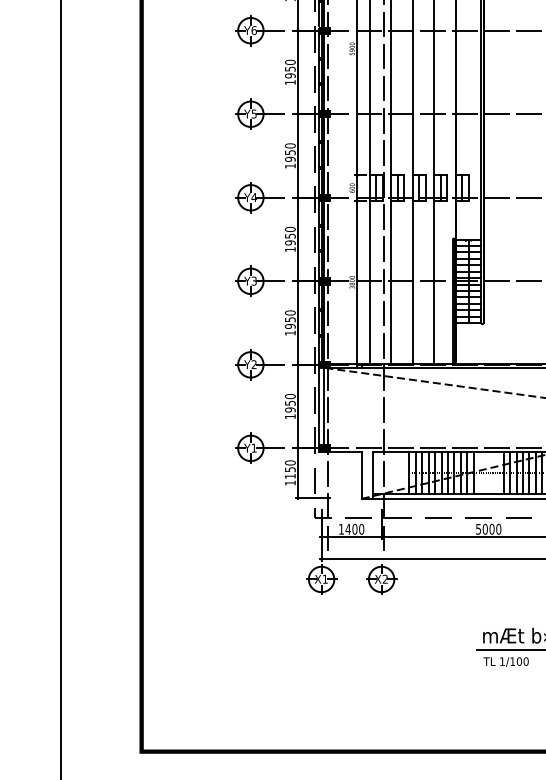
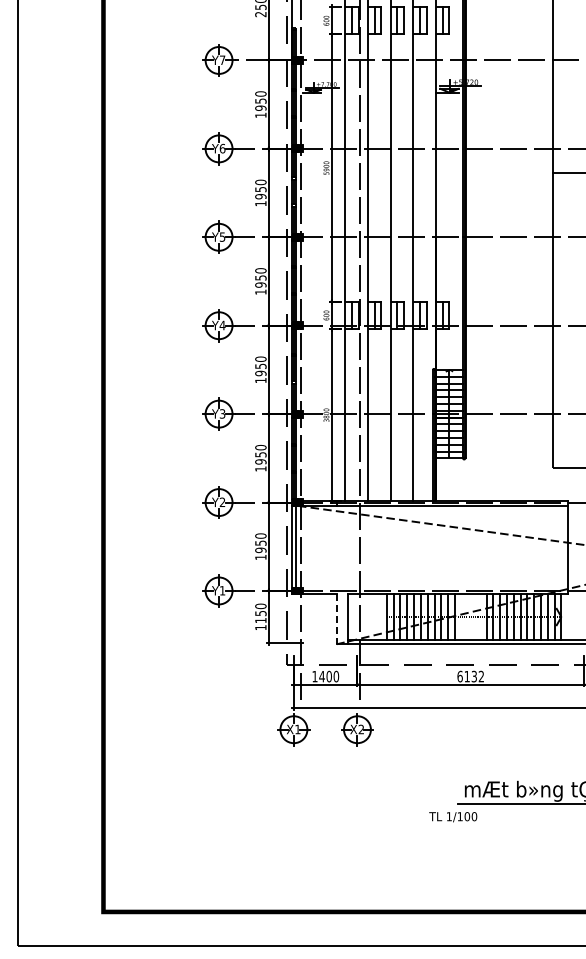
line: (362, 475) -> (337, 619), solid -> dashed
text: (488, 529) -> (470, 676), 5000 -> 6132
text: (506, 662) -> (453, 817), moved

